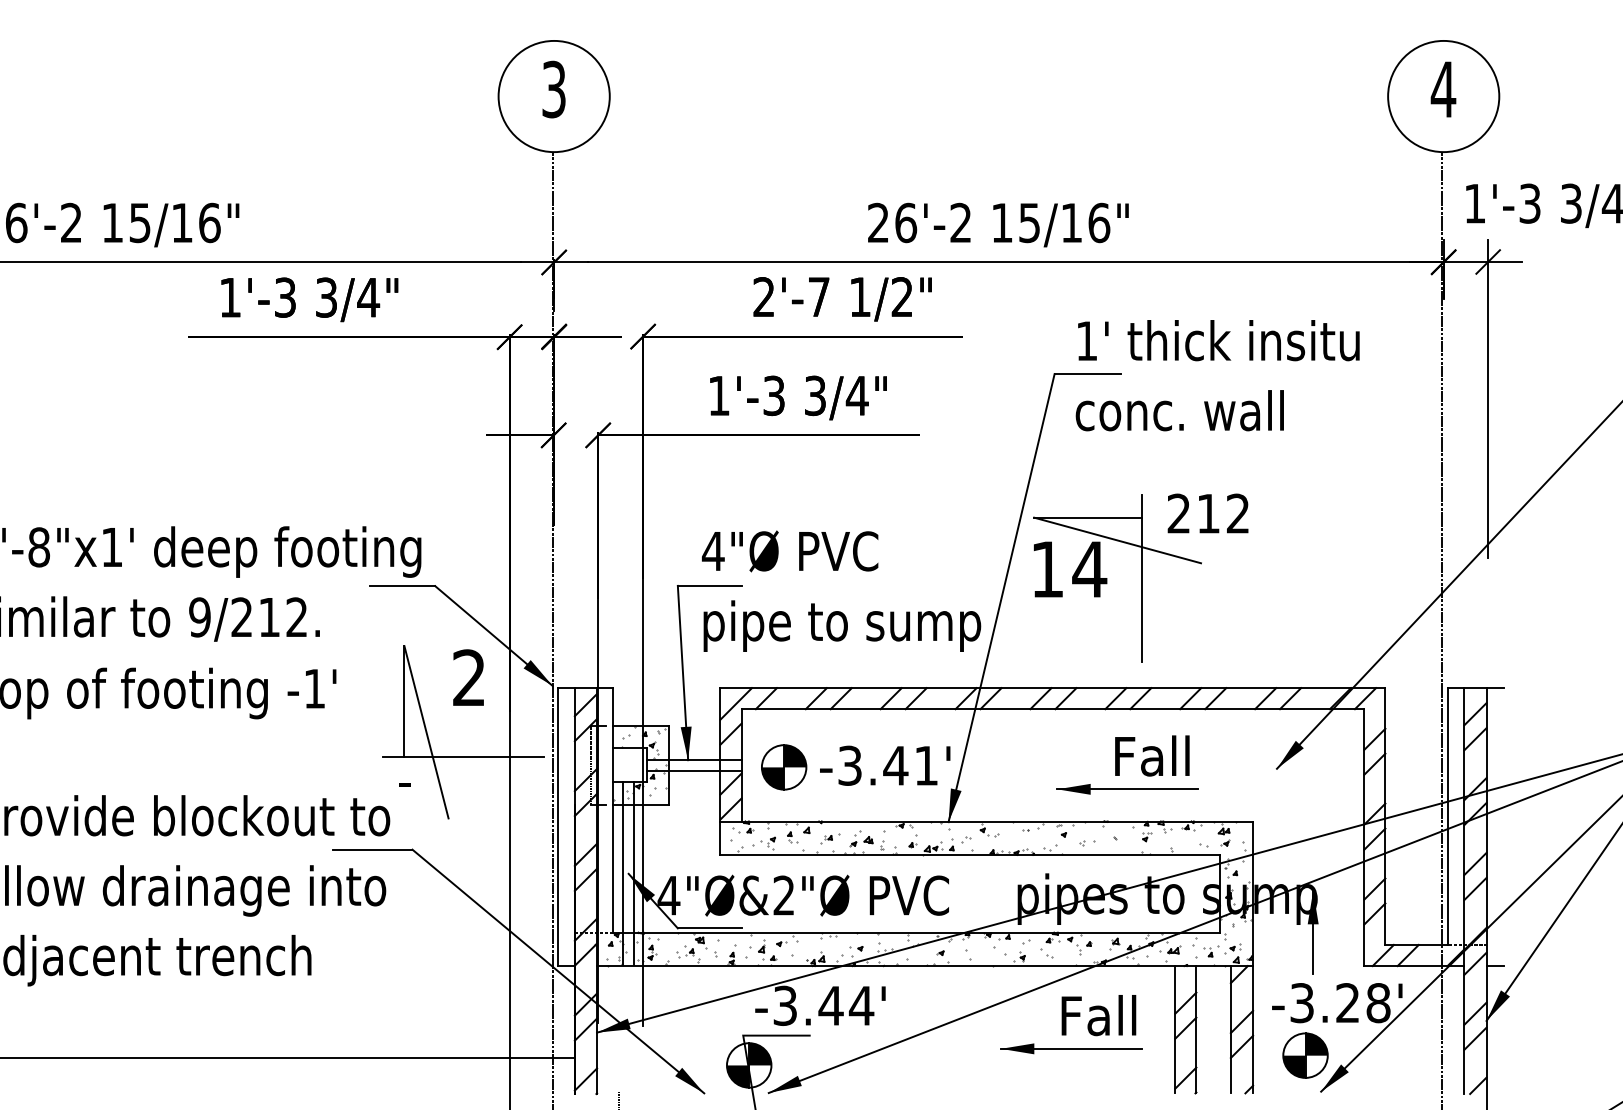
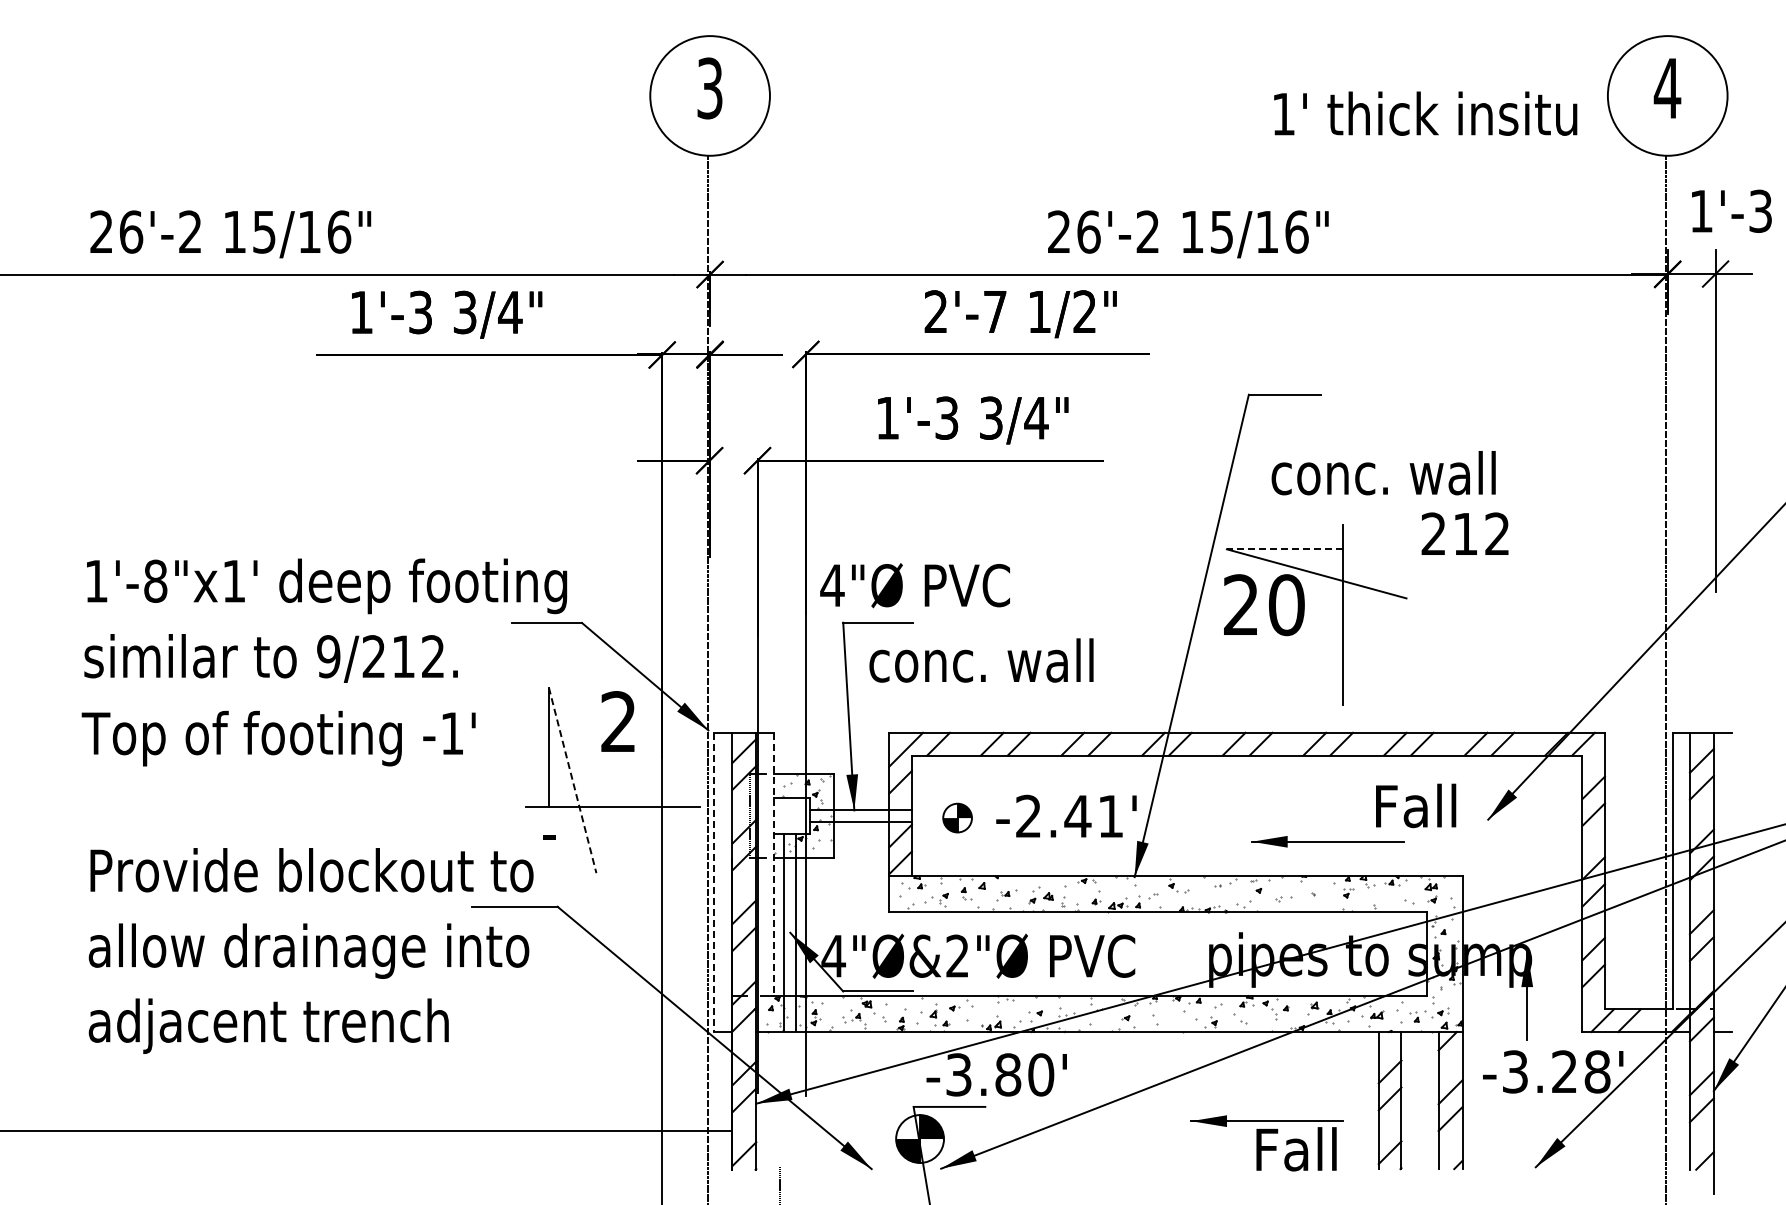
text: (1218, 340) -> (1425, 113), moved
text: (1179, 411) -> (1383, 473), moved
text: (1207, 513) -> (1464, 533), moved
line: (1087, 517) -> (1284, 549), solid -> dashed
text: (789, 551) -> (914, 585), moved
text: (1069, 569) -> (1264, 605), 14 -> 20
text: (841, 625) -> (1019, 665), pipe to sump -> conc. wall
line: (426, 732) -> (572, 780), solid -> dashed
text: (1152, 755) -> (1416, 805), moved
text: (849, 765) -> (1028, 816), -3.41' -> -2.41'
part: (783, 766) -> (957, 817), size x0.6
line: (613, 810) -> (773, 864), solid -> dashed
line: (557, 827) -> (713, 882), solid -> dashed
text: (846, 1005) -> (1024, 1074), -3.44' -> -3.80'
text: (1098, 1015) -> (1296, 1149), moved
part: (1305, 1055) -> (1518, 1128), removed

